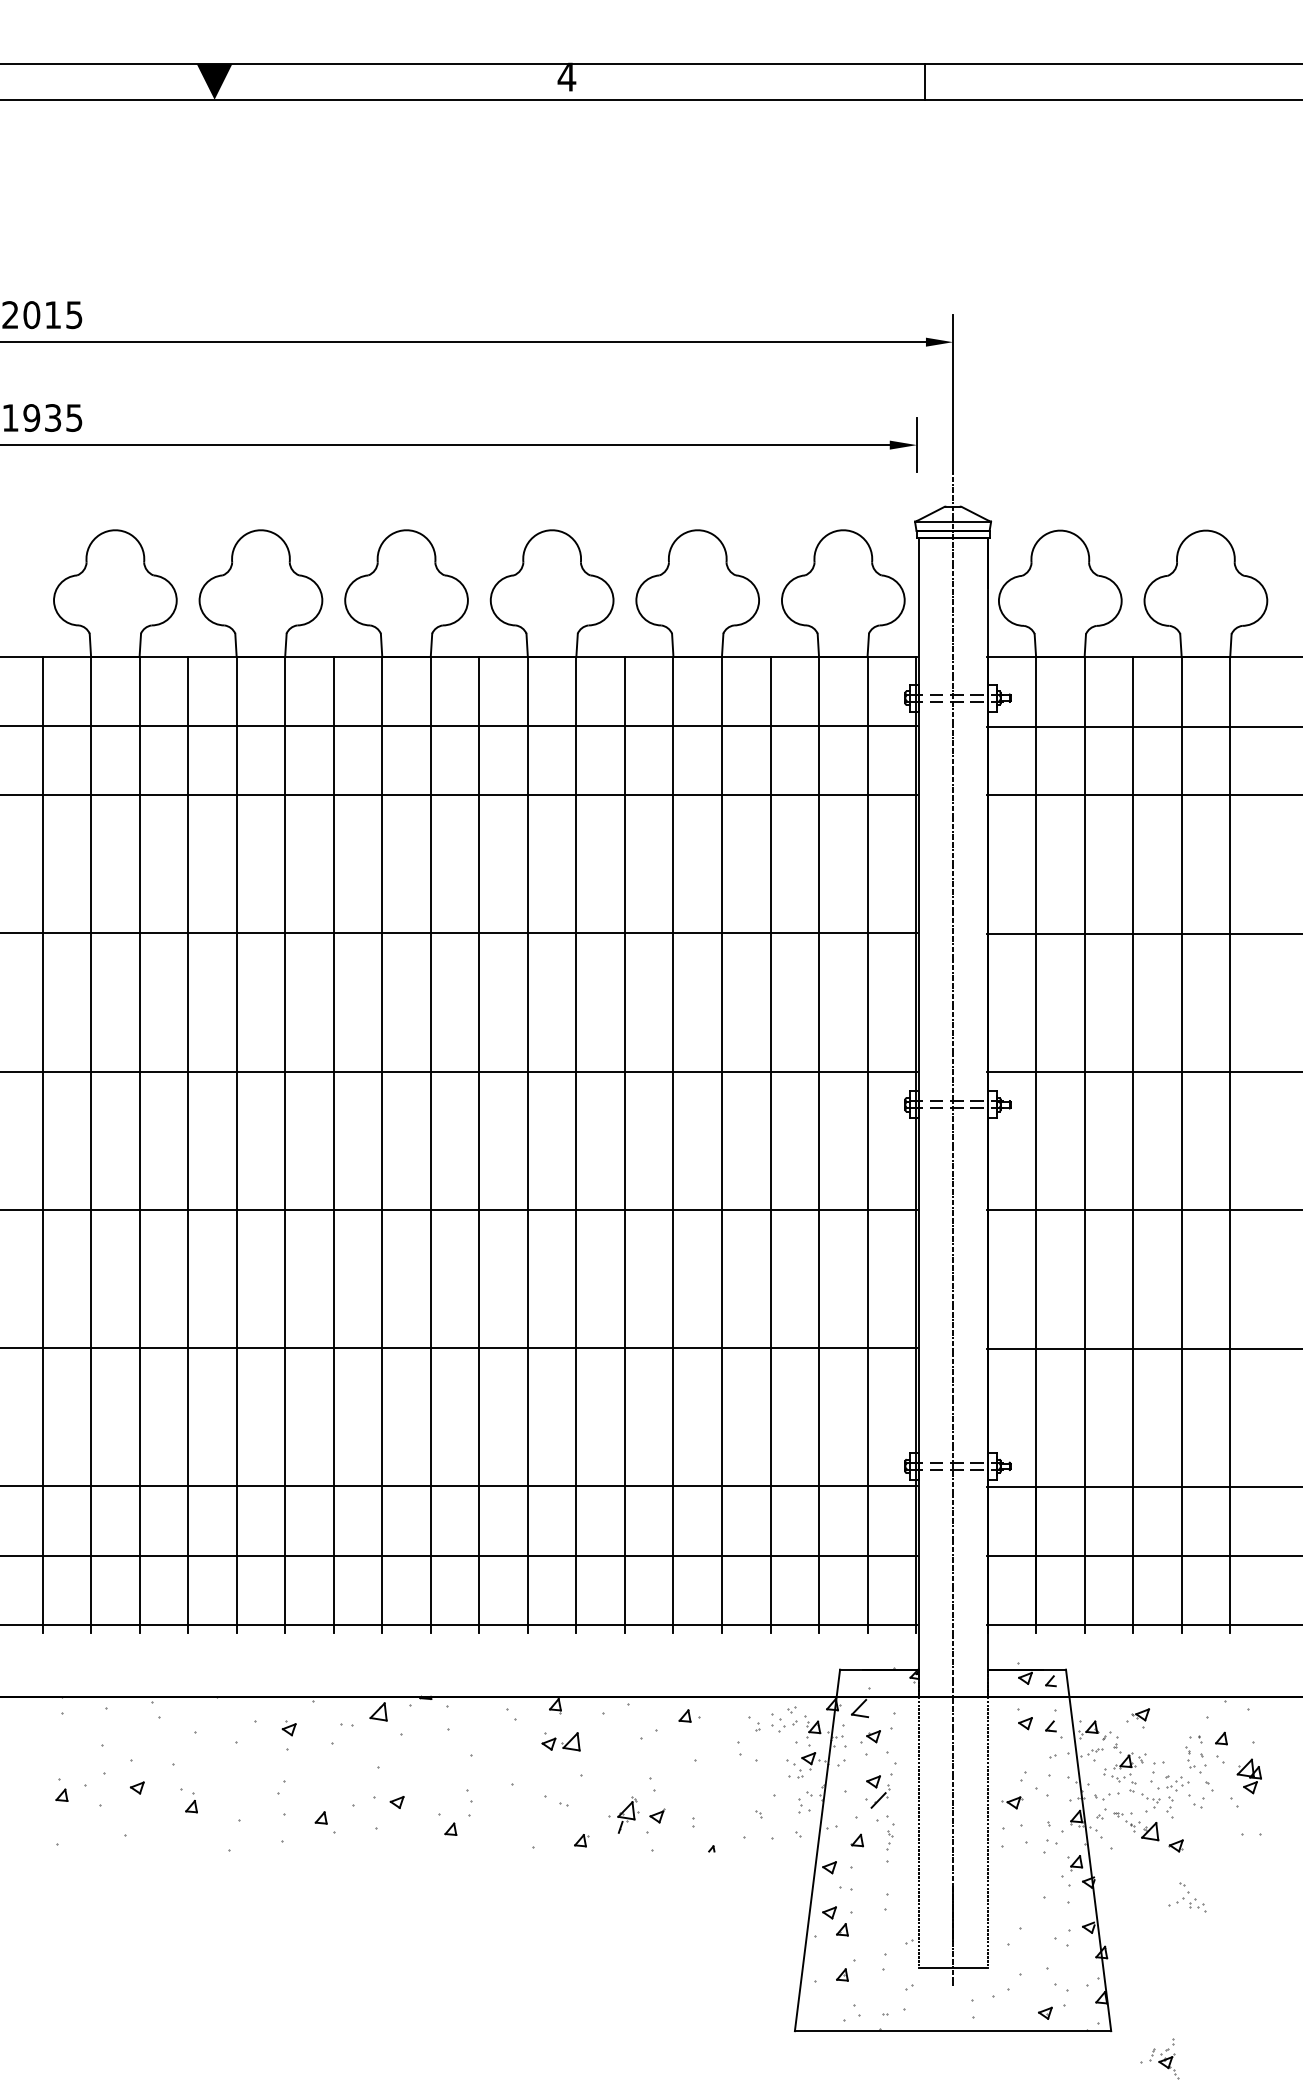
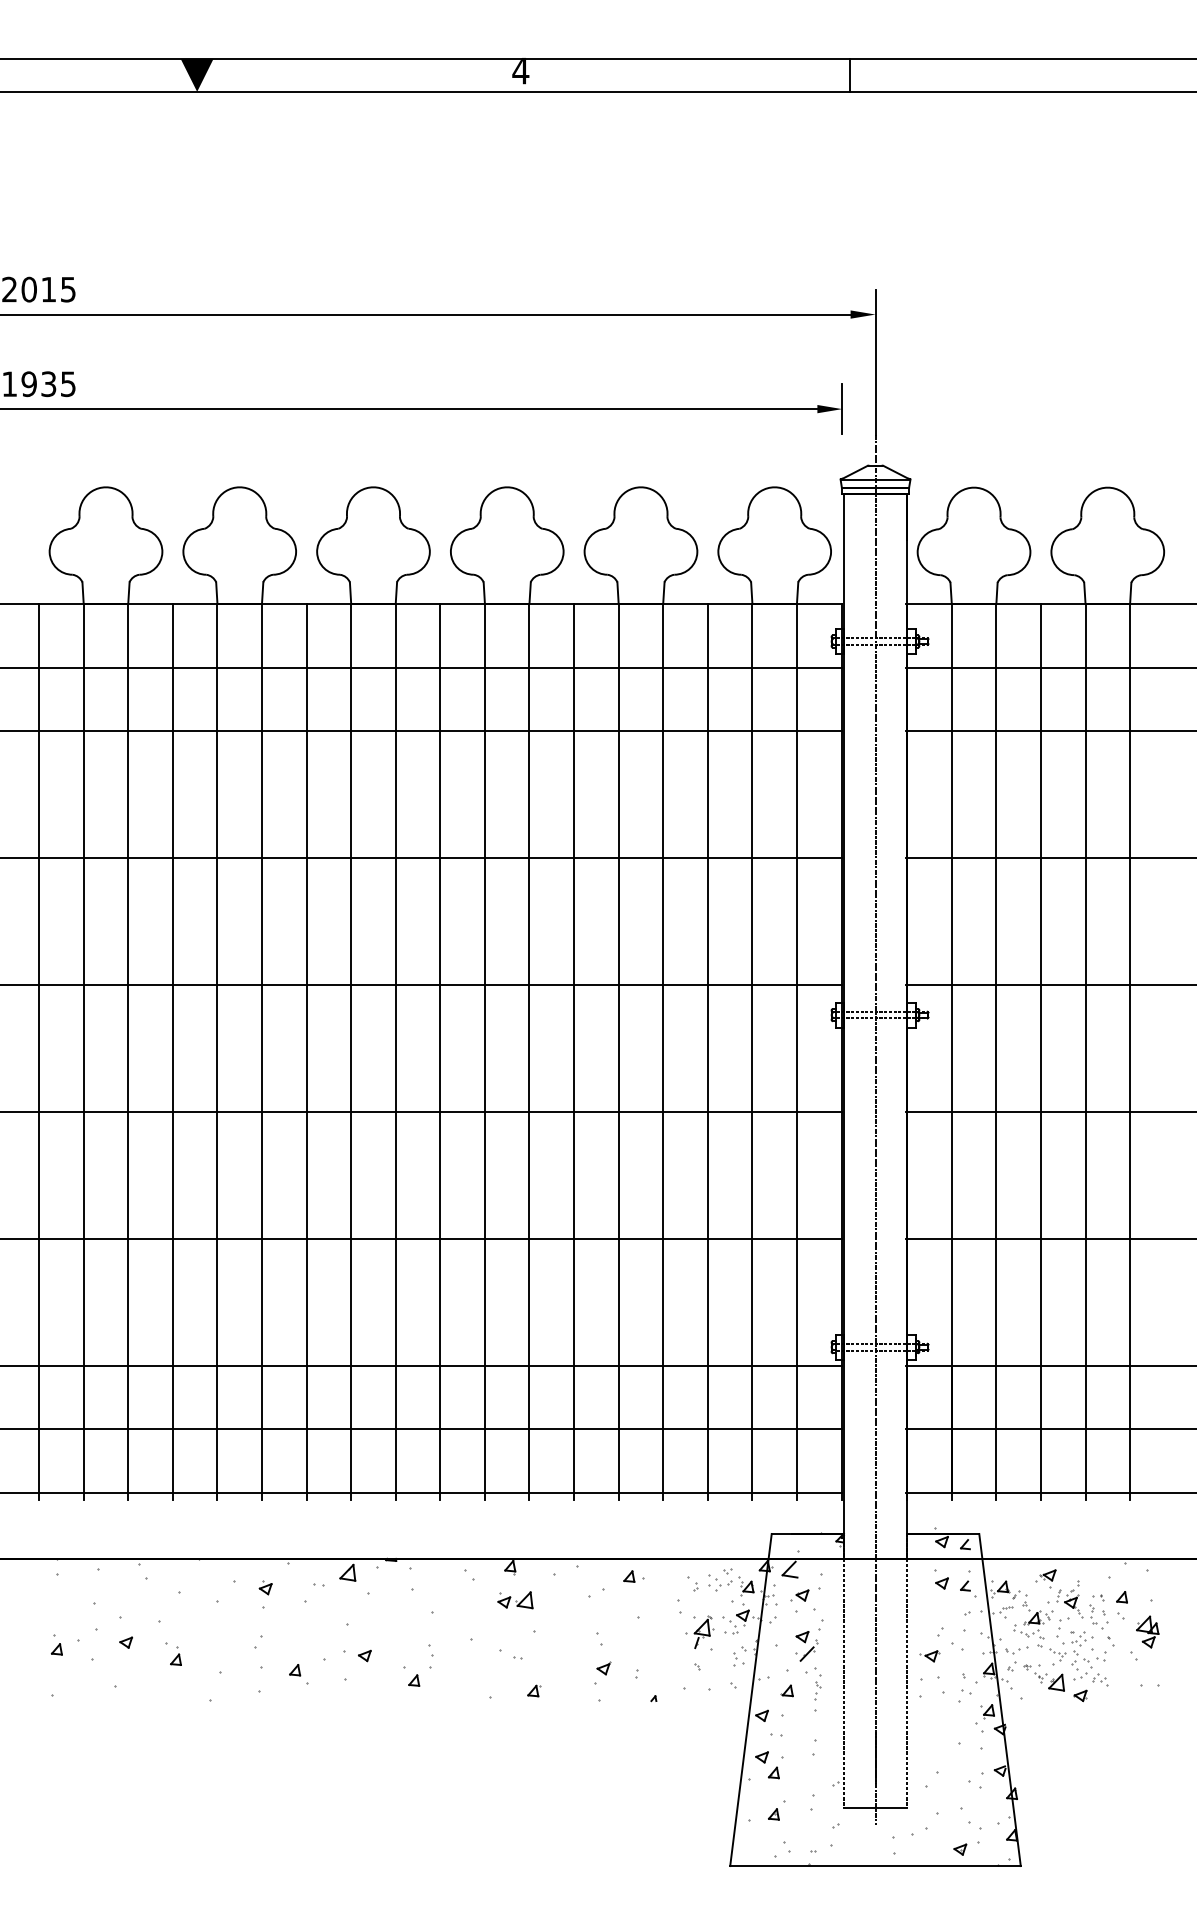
part: (623, 1814) -> (699, 1631), moved
part: (1187, 1897) -> (1090, 1672), moved
part: (1159, 2058) -> (1065, 1599), moved

